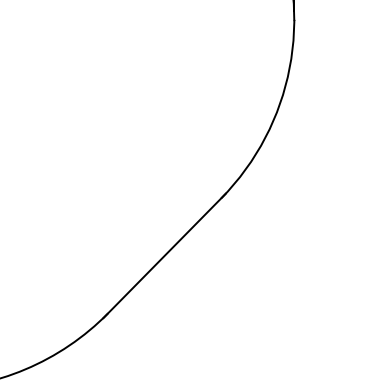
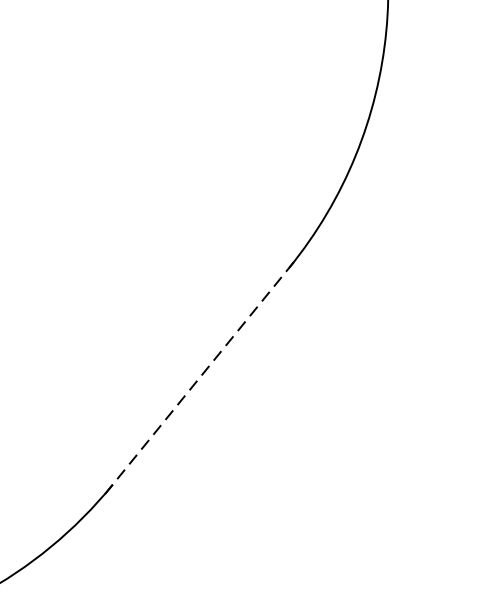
line: (164, 255) -> (200, 375), solid -> dashed

